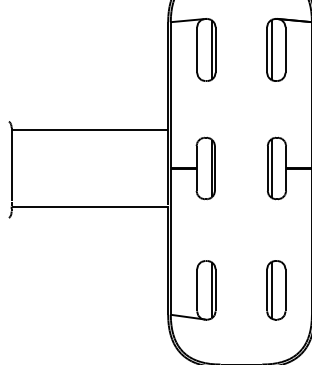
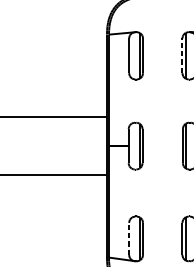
line: (267, 50) -> (182, 56), solid -> dashed
line: (197, 289) -> (129, 238), solid -> dashed

